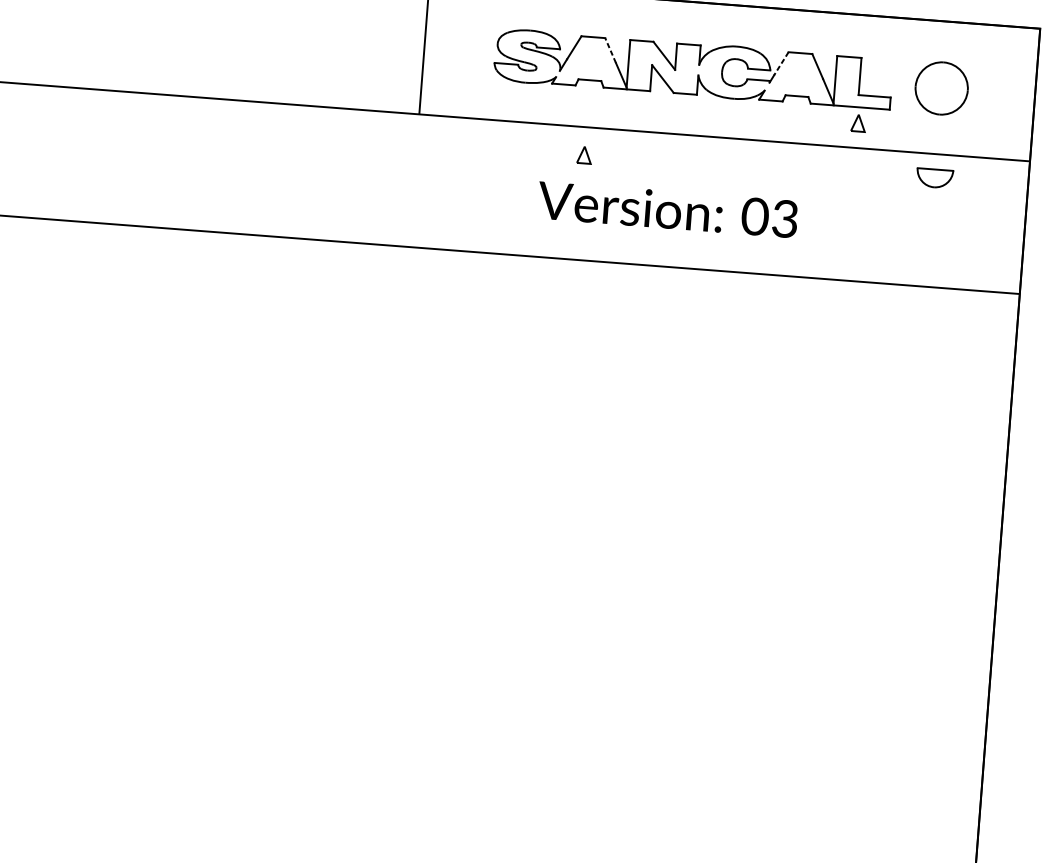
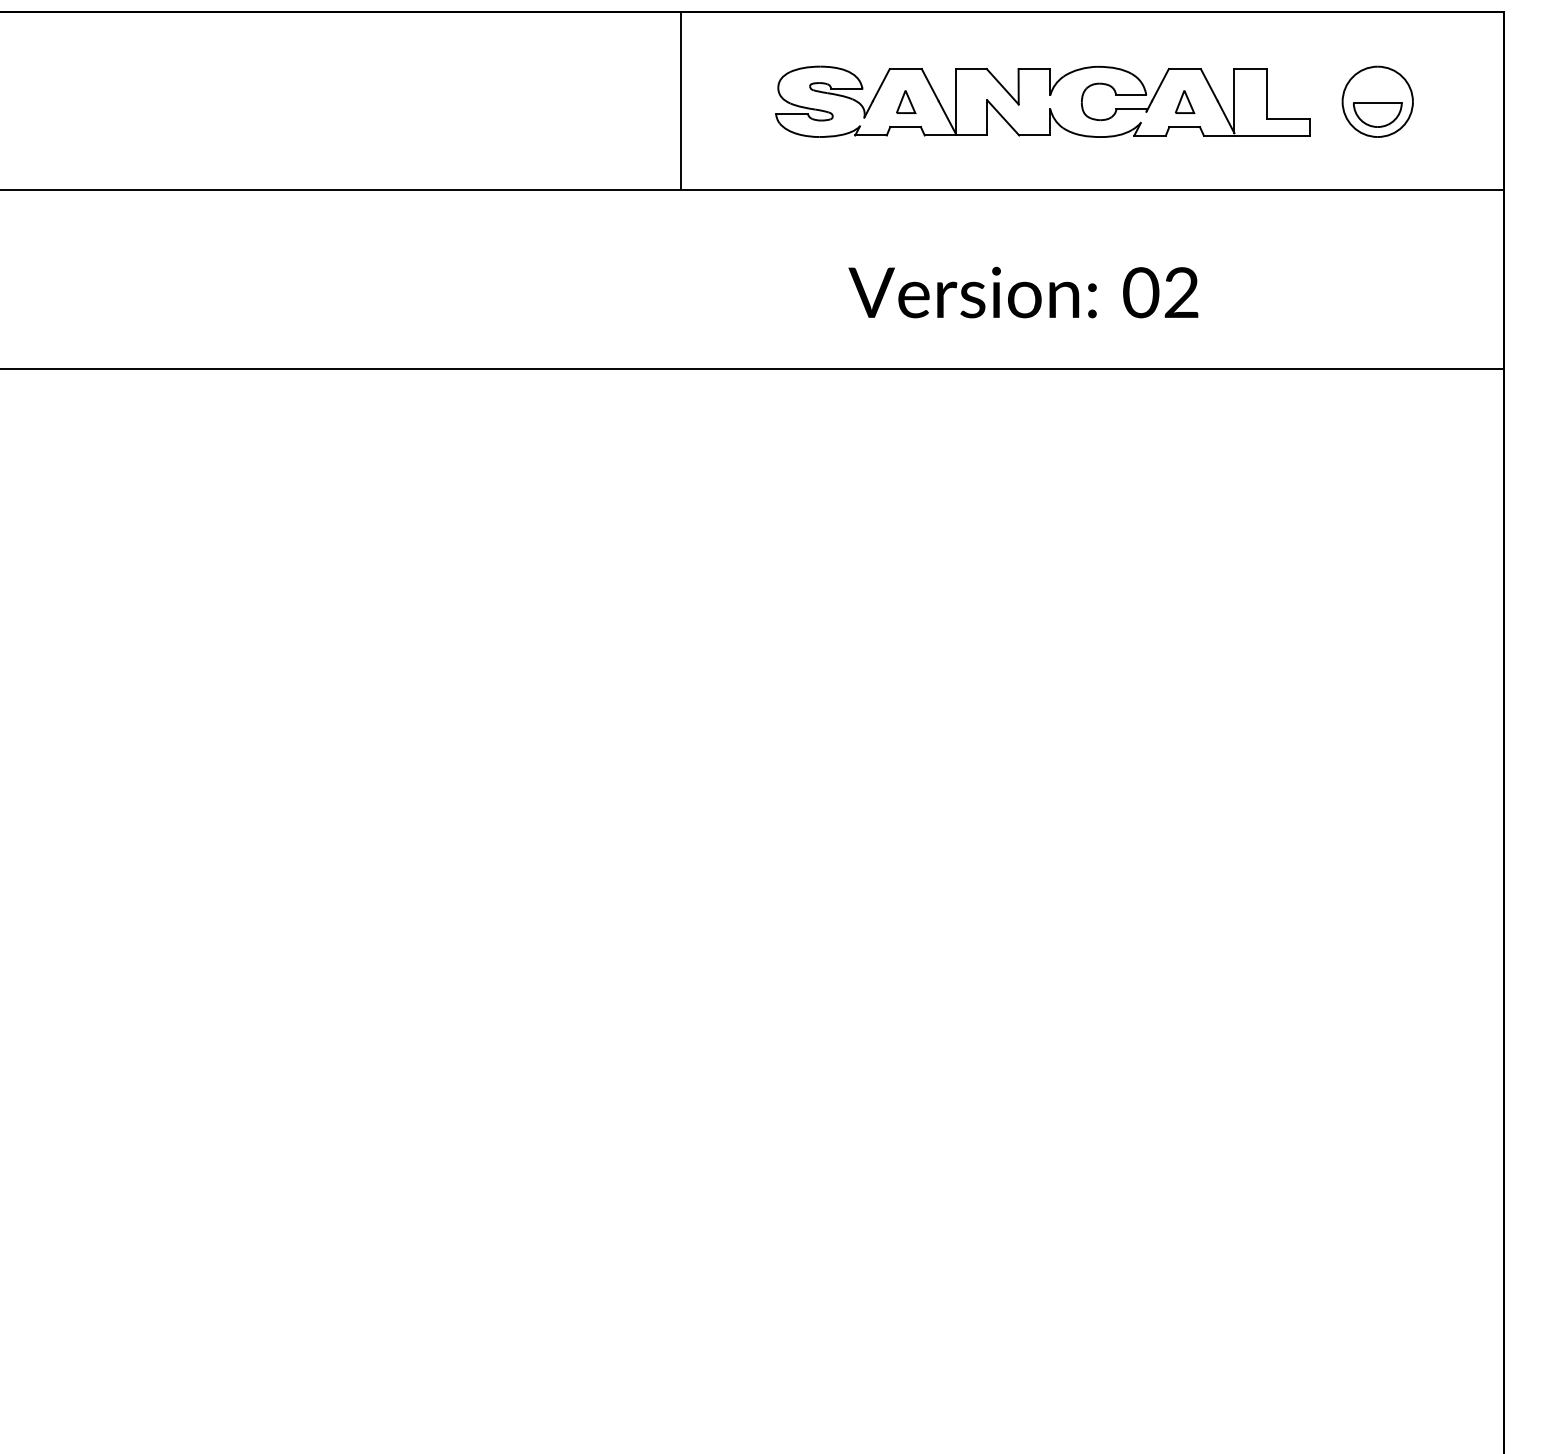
line: (610, 50) -> (930, 84), dashed -> solid
line: (781, 63) -> (1160, 85), dashed -> solid
part: (859, 122) -> (1185, 101), moved
part: (584, 154) -> (906, 101), moved
part: (934, 178) -> (1377, 114), moved
text: (785, 219) -> (1181, 293), 03 -> 02

